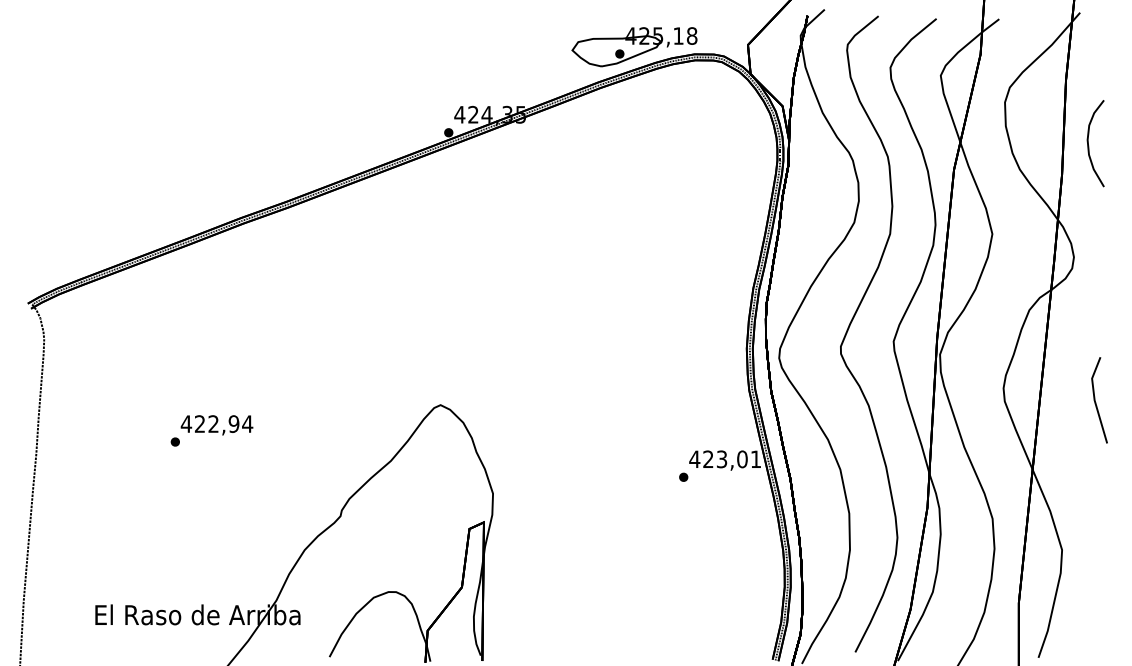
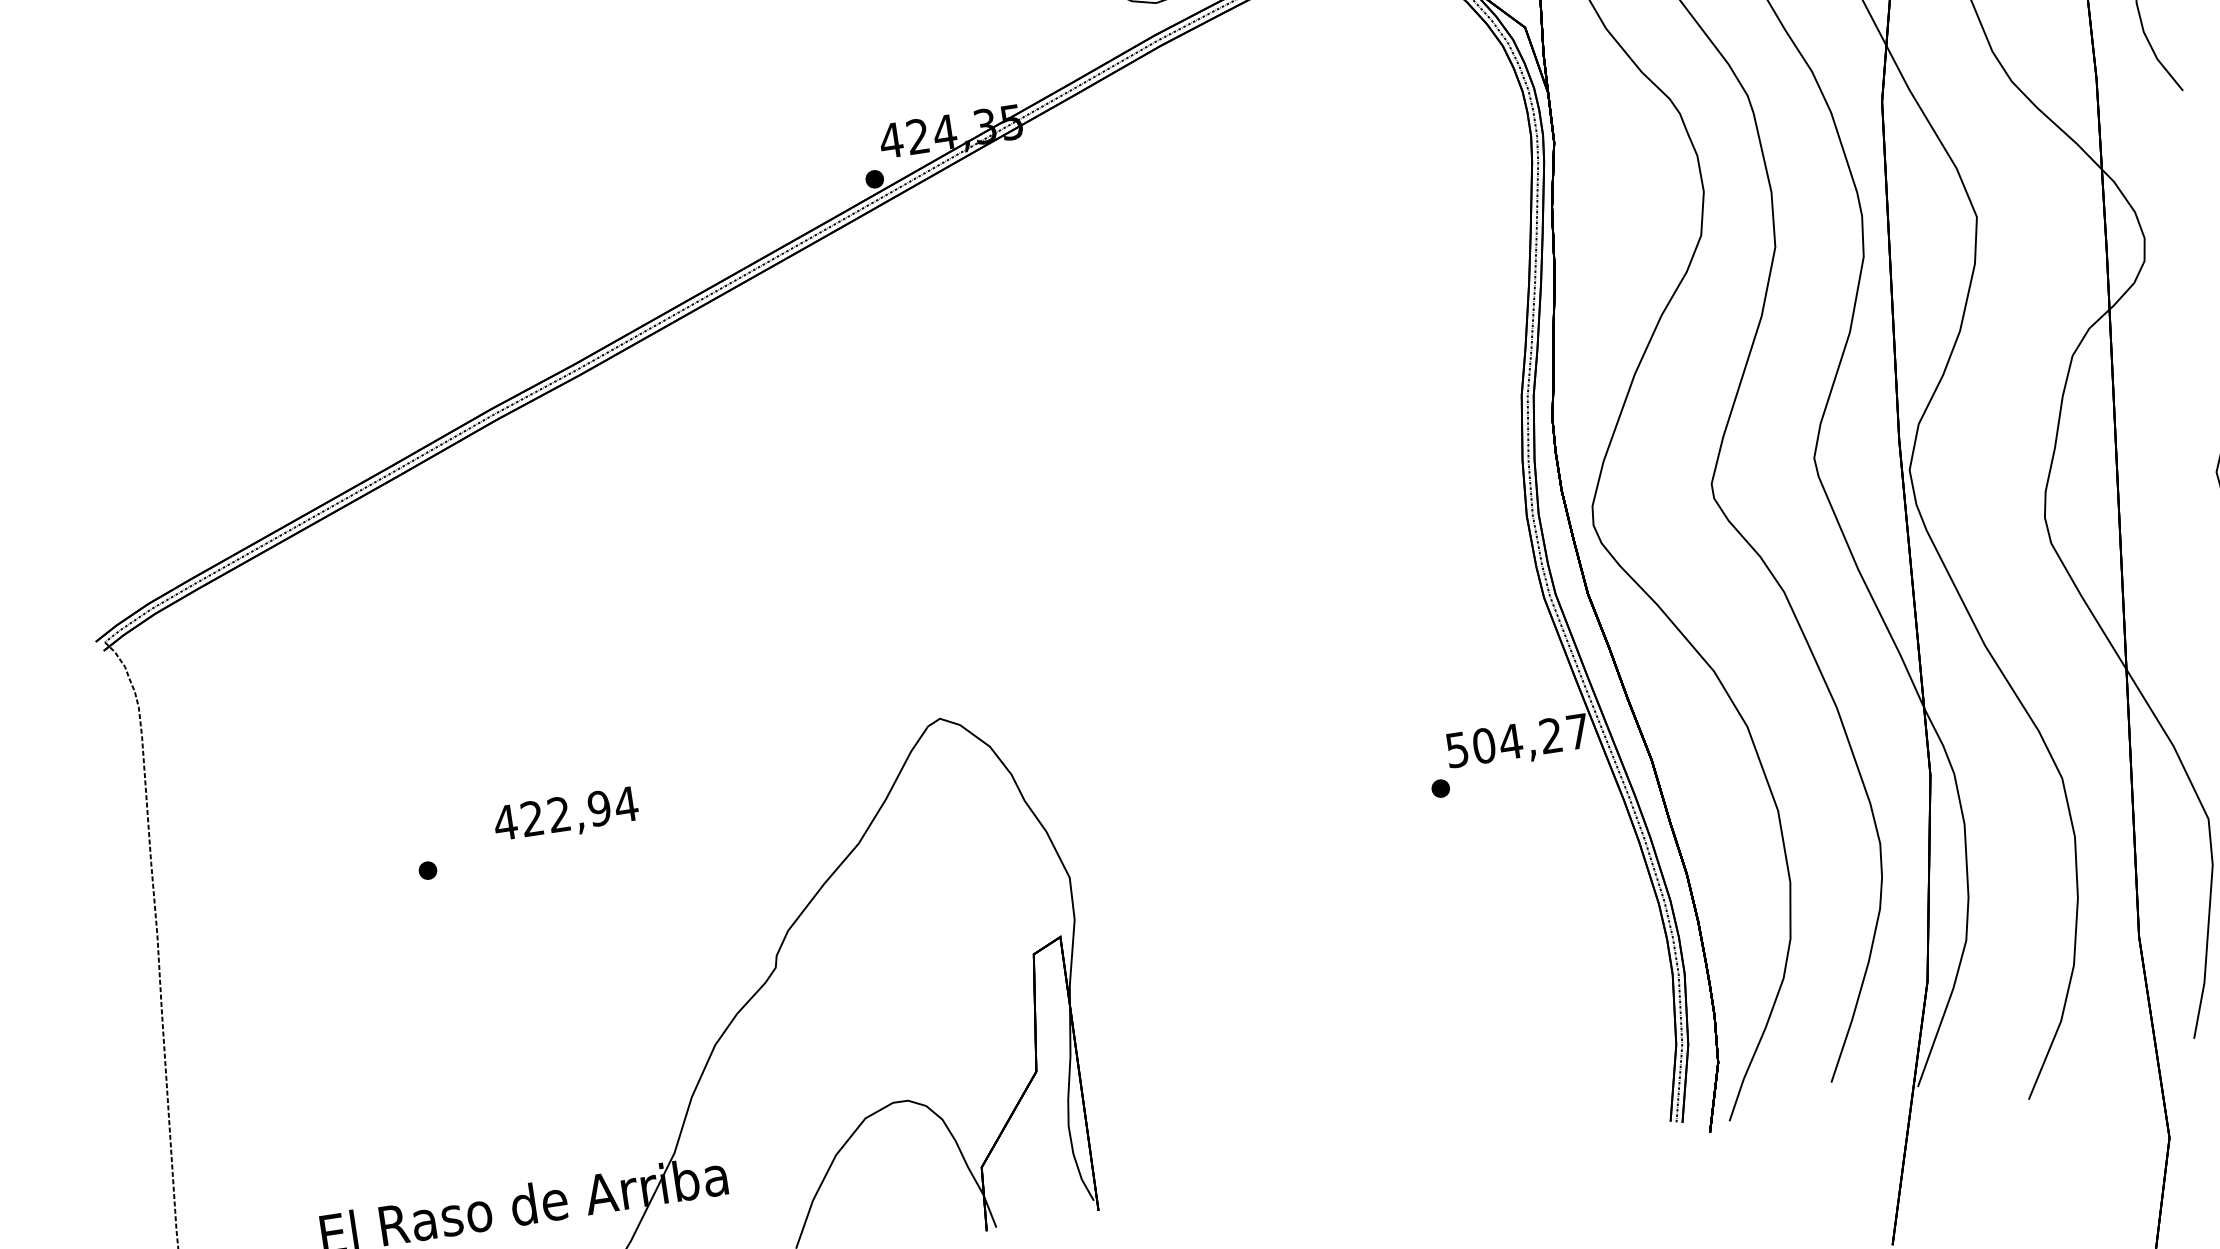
text: (216, 425) -> (565, 816), moved
text: (724, 459) -> (1515, 741), 423,01 -> 504,27

